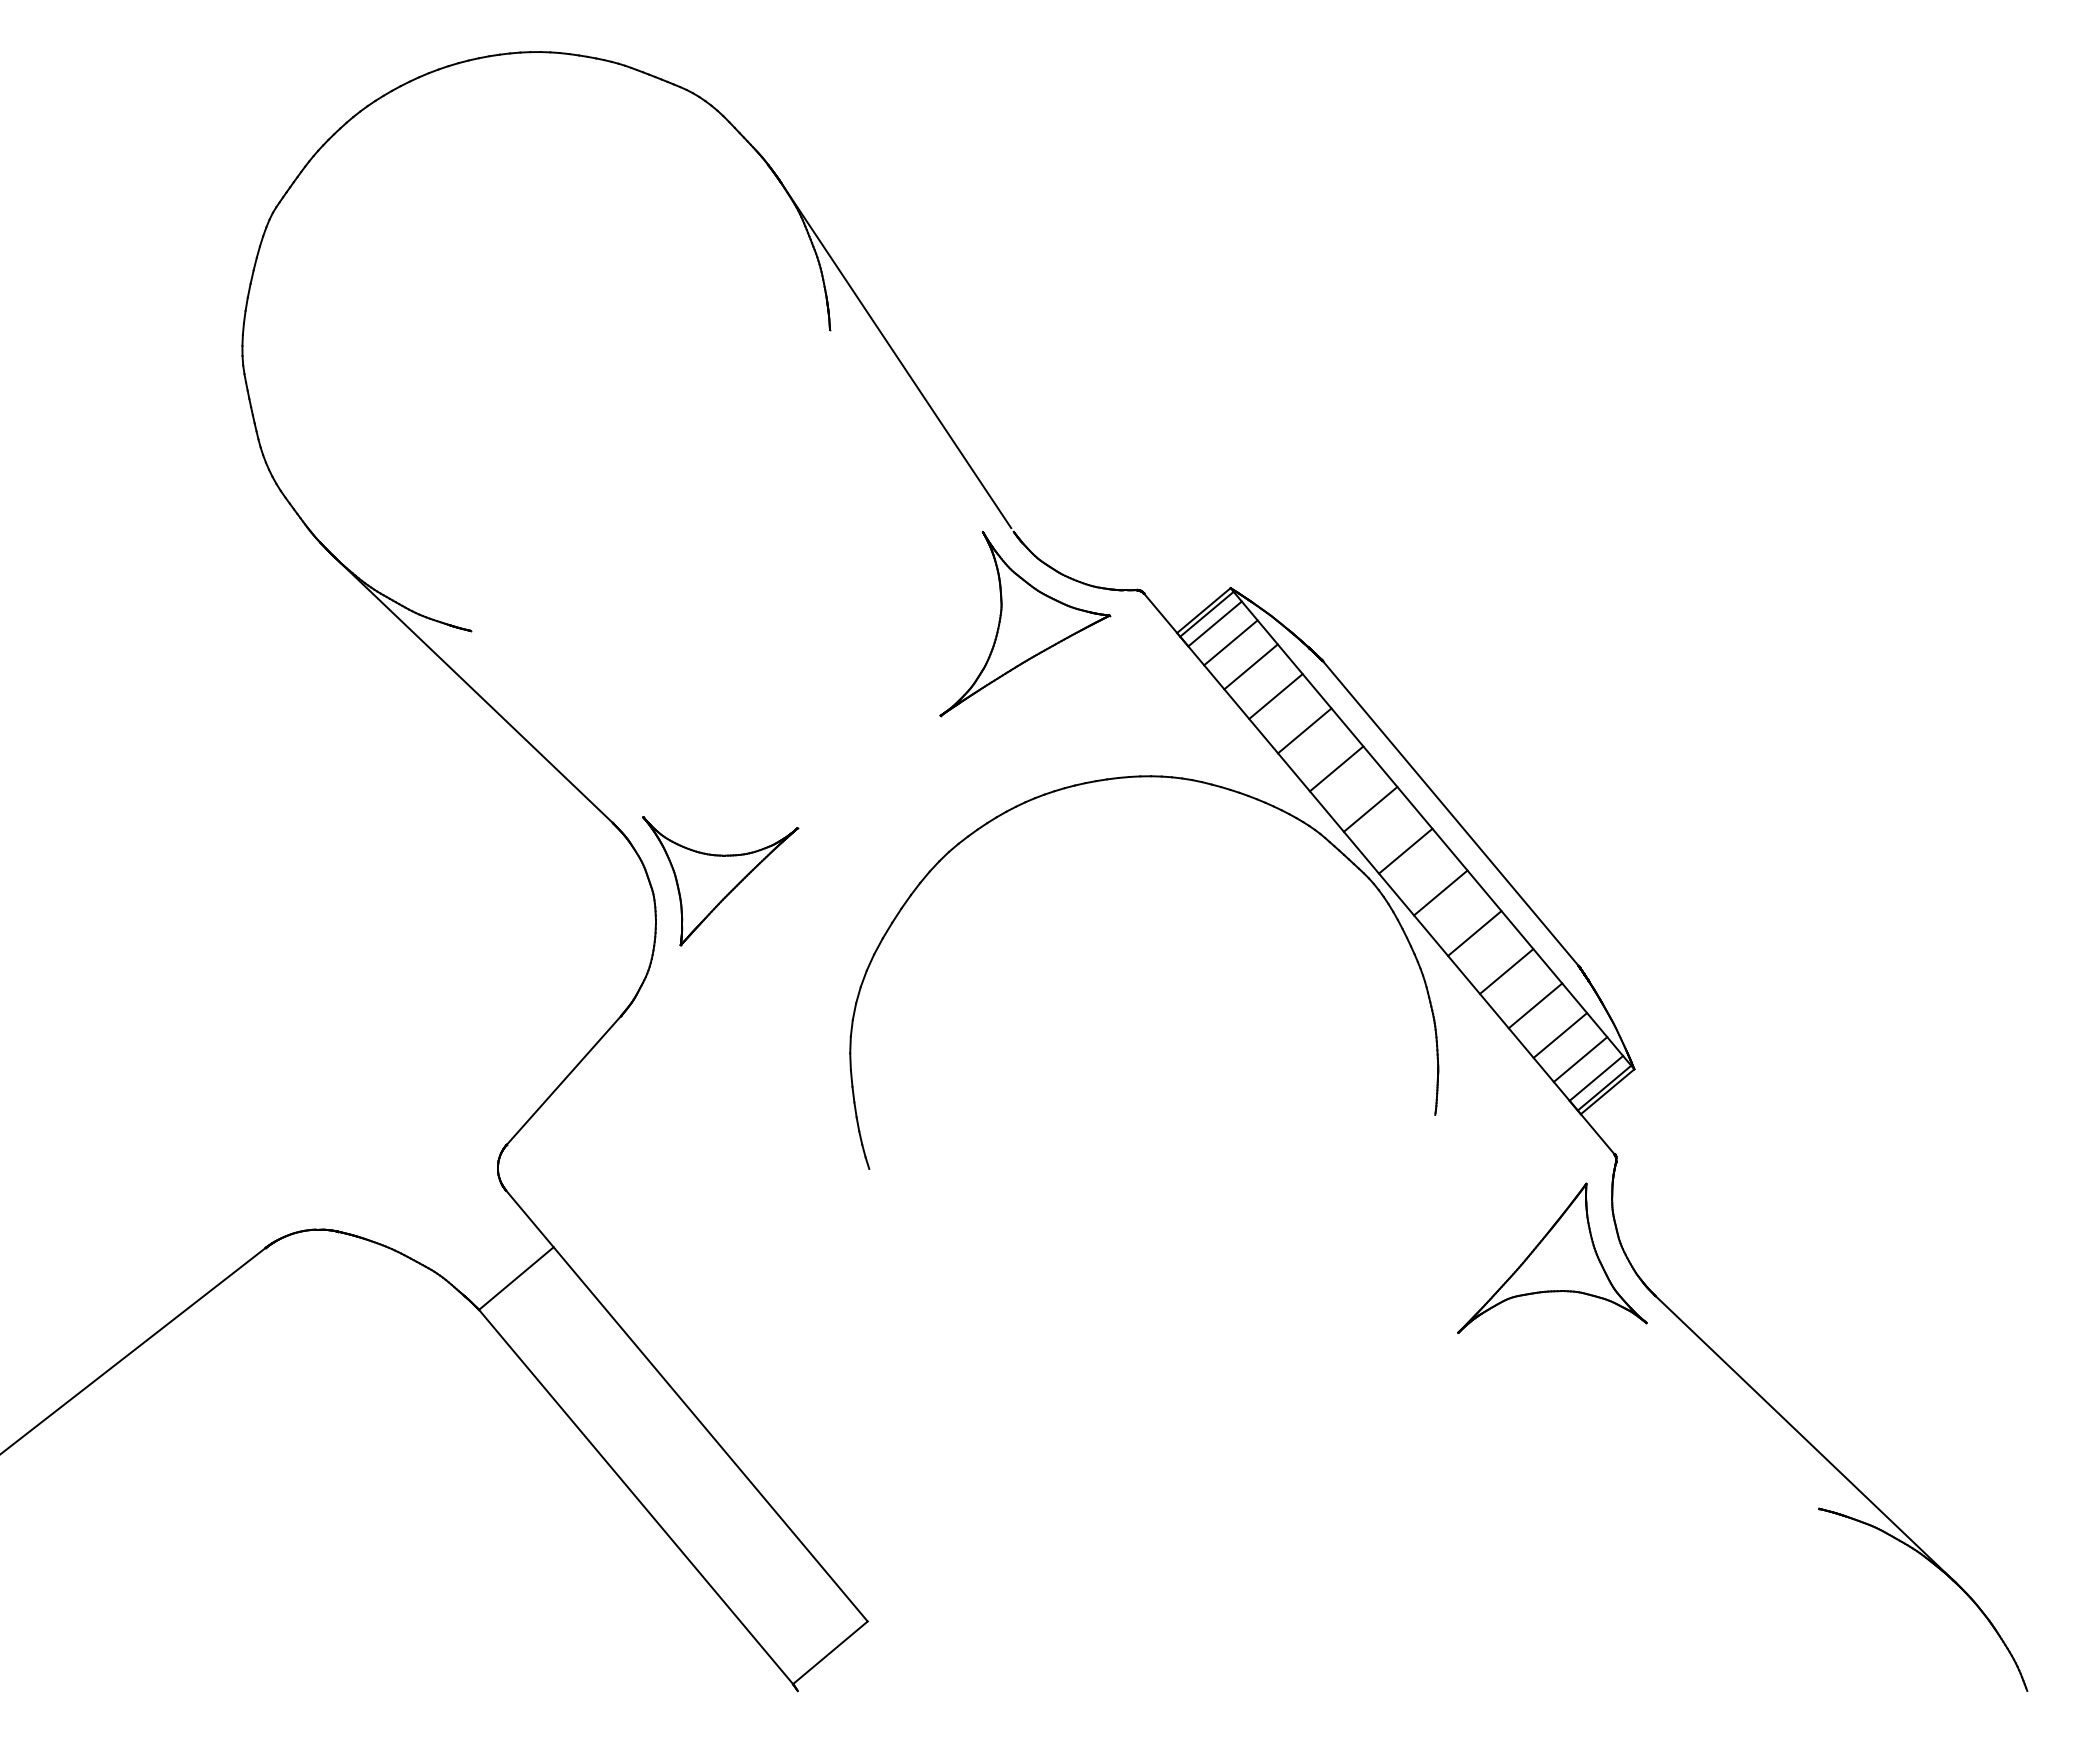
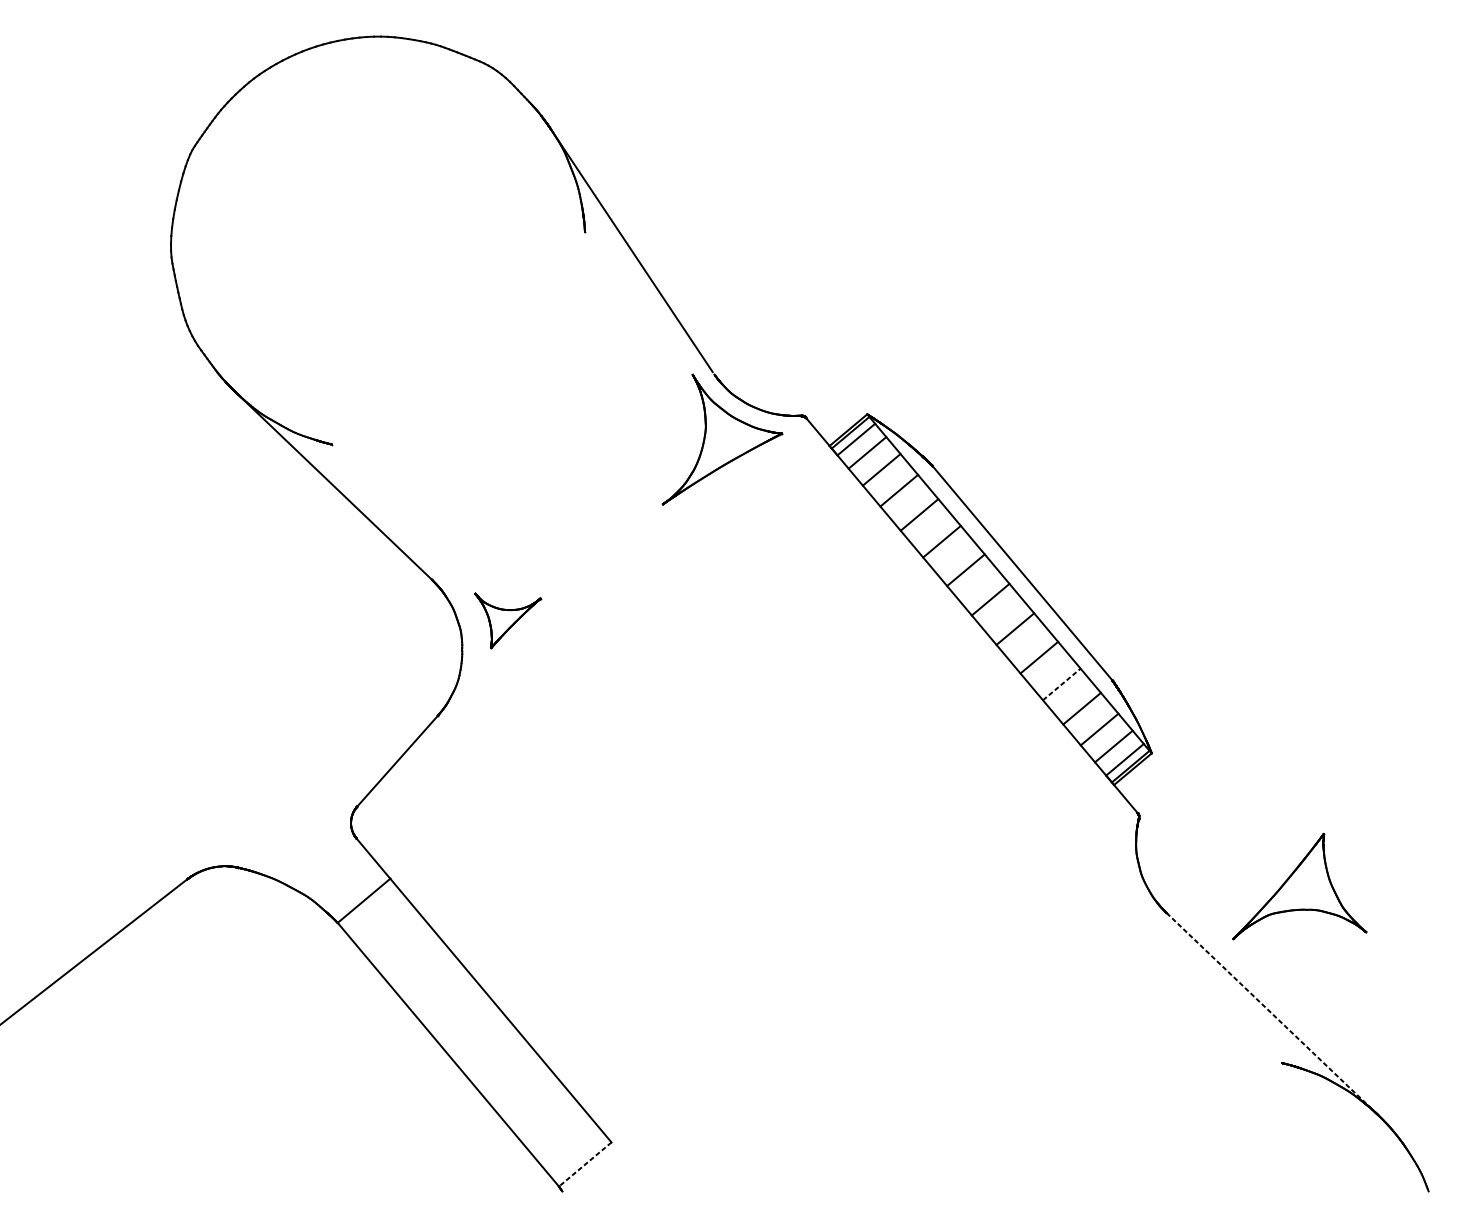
part: (1127, 778) -> (794, 548), removed
part: (720, 881) -> (507, 621), size x0.6
line: (1506, 971) -> (1061, 684), solid -> dashed
part: (1552, 1257) -> (1299, 885), moved
line: (1805, 1439) -> (1272, 1014), solid -> dashed
line: (830, 1652) -> (585, 1164), solid -> dashed

